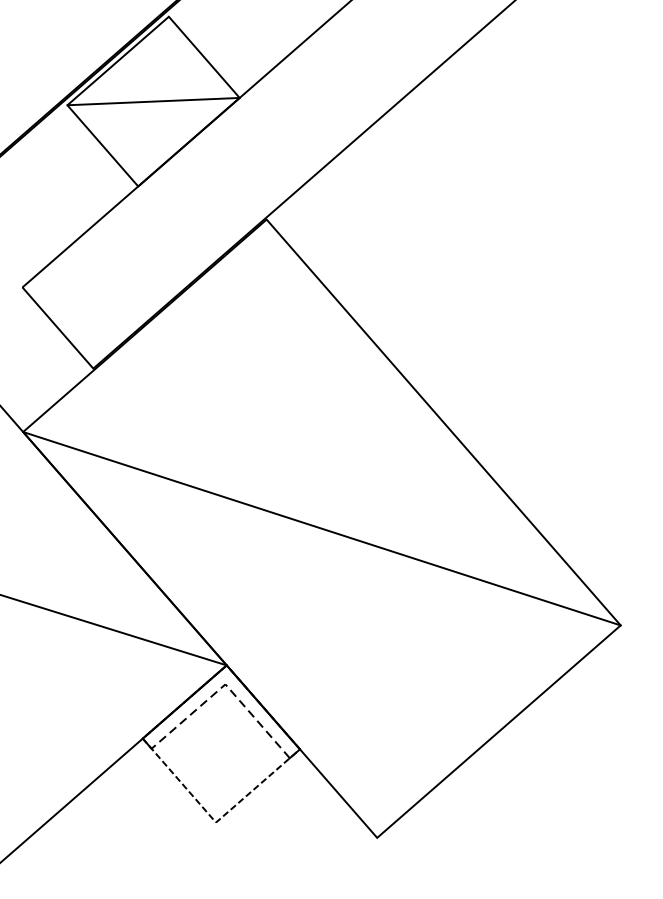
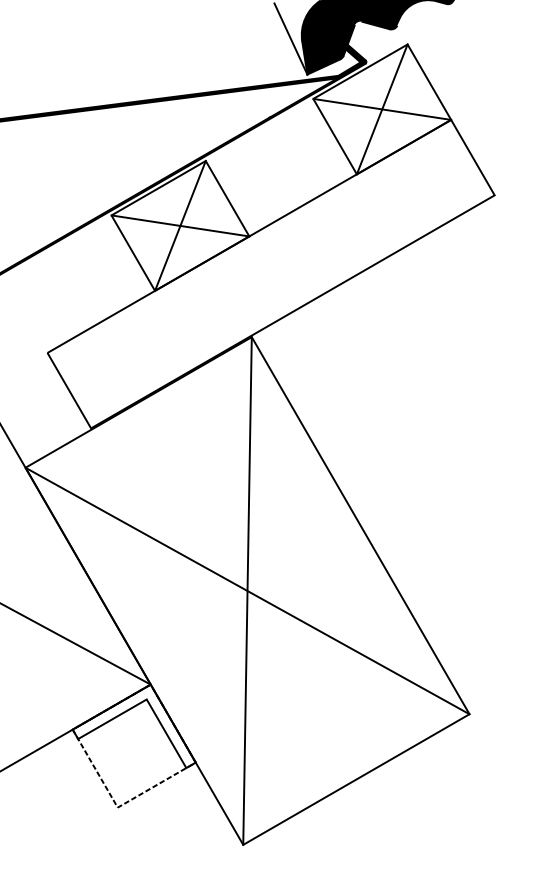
line: (153, 101) -> (180, 225), added
line: (321, 528) -> (247, 590), added
line: (225, 684) -> (146, 699), dashed -> solid

